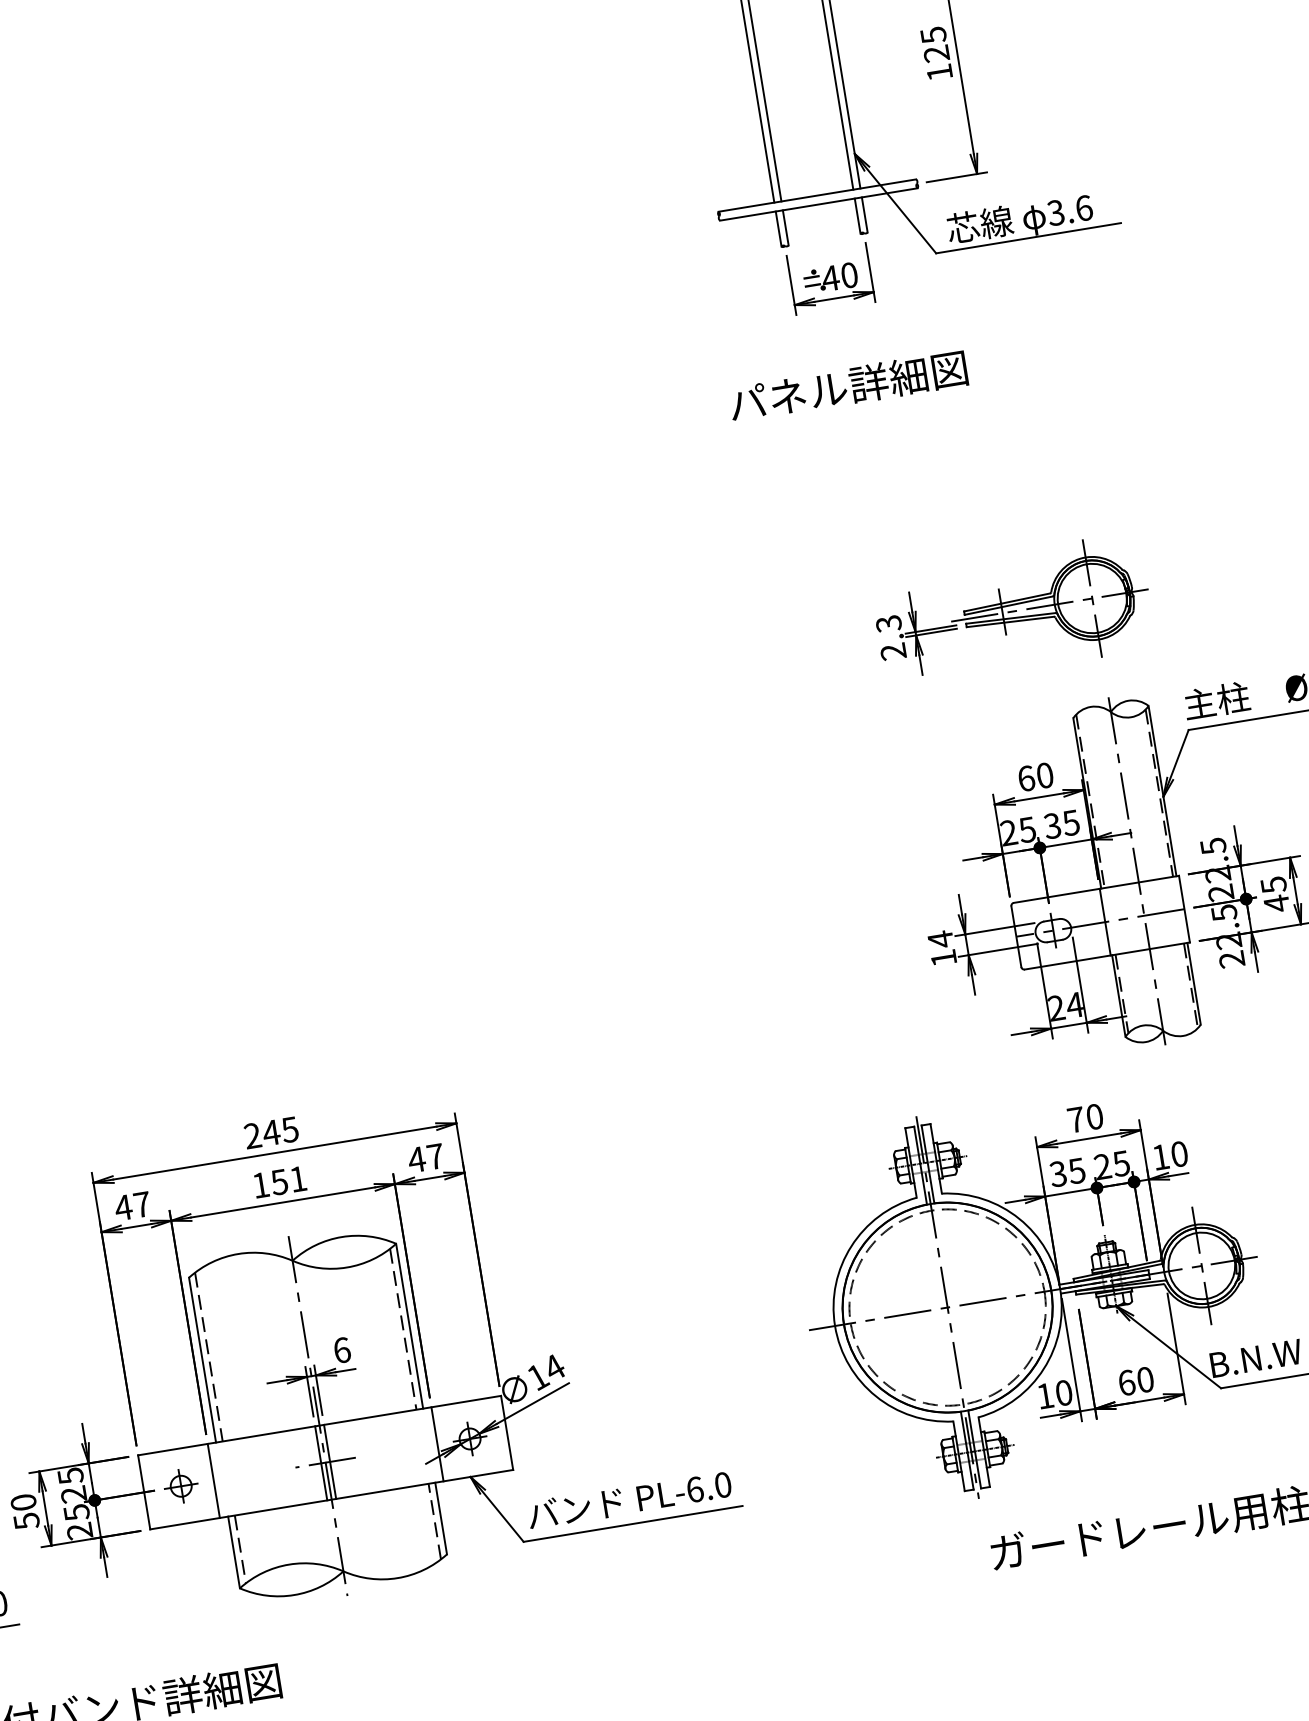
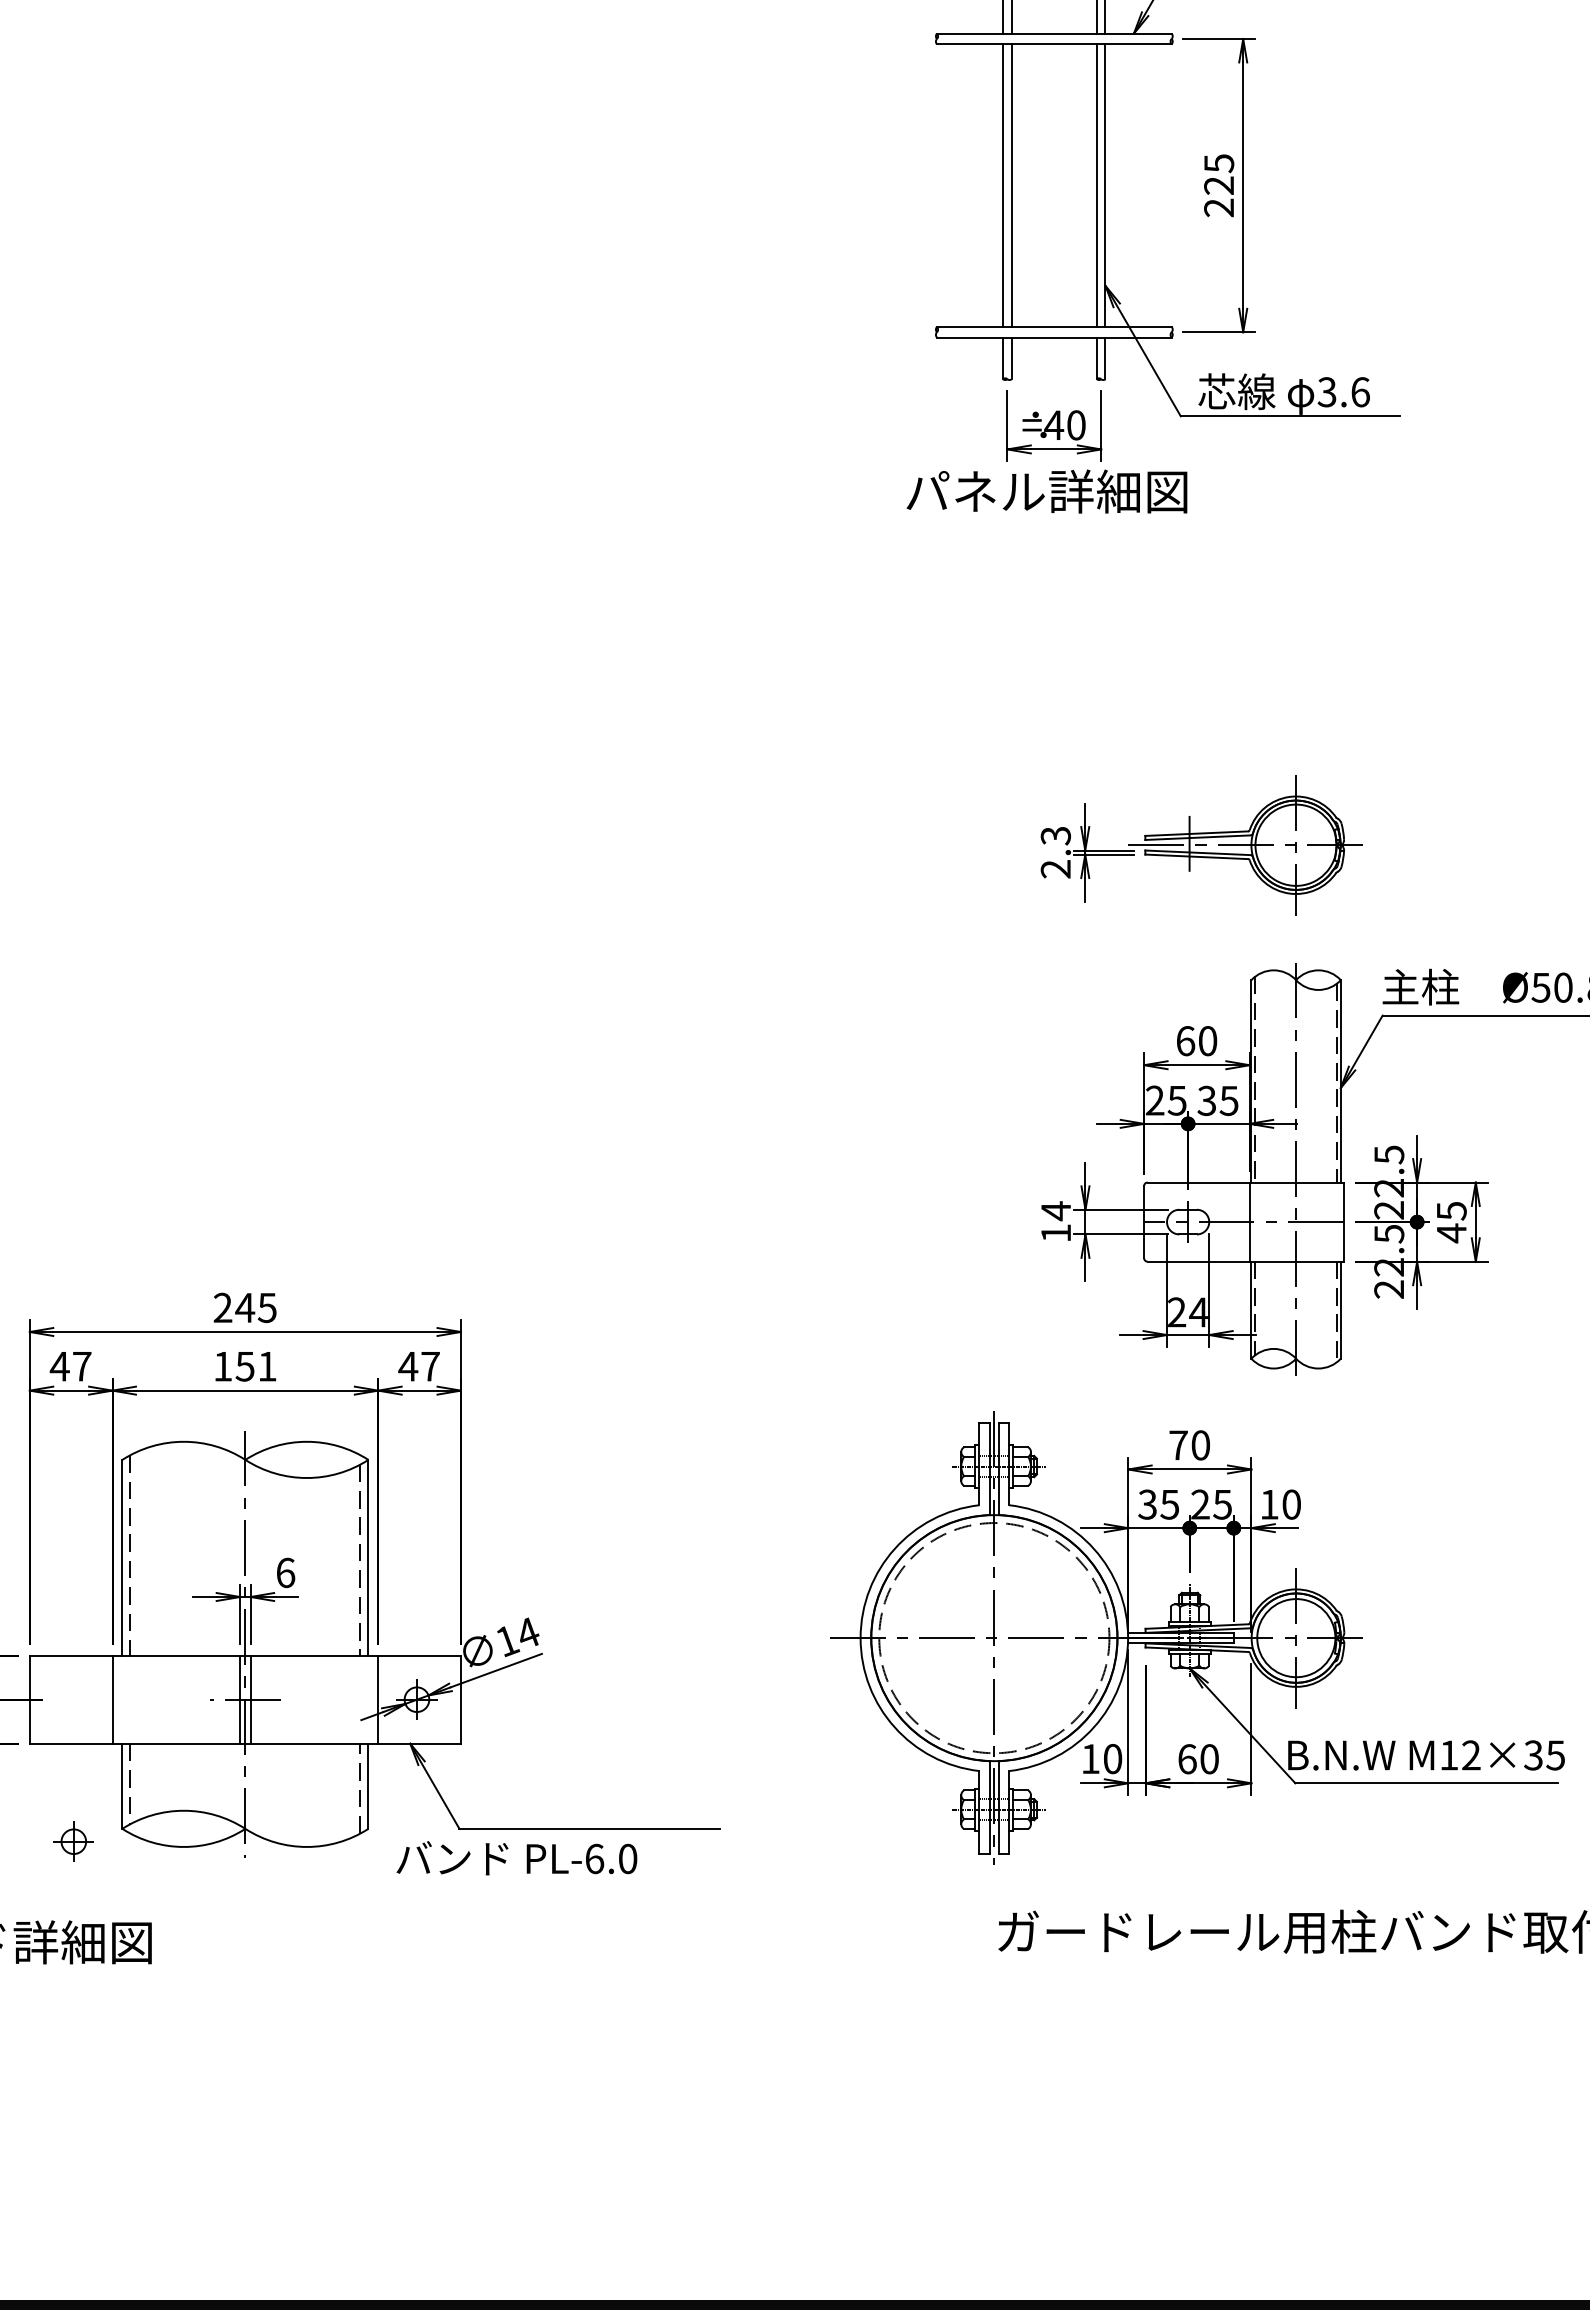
text: (939, 72) -> (1218, 207), 125 -> 225
text: (847, 386) -> (1046, 491), moved
part: (180, 1486) -> (73, 1841), moved
text: (629, 1500) -> (516, 1858), moved

